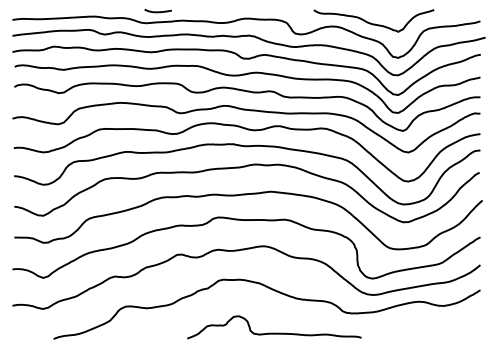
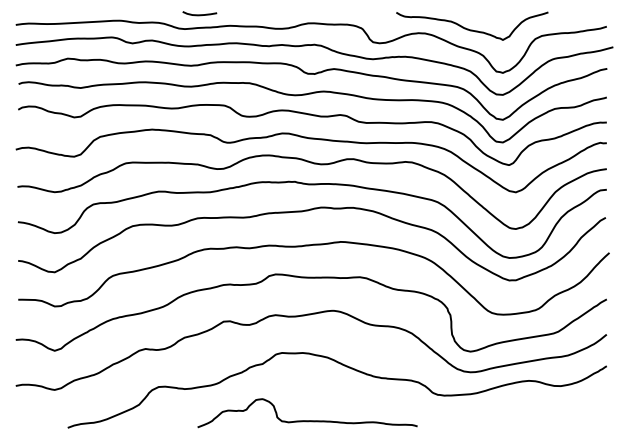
curve: (274, 333) -> (307, 420), moved

